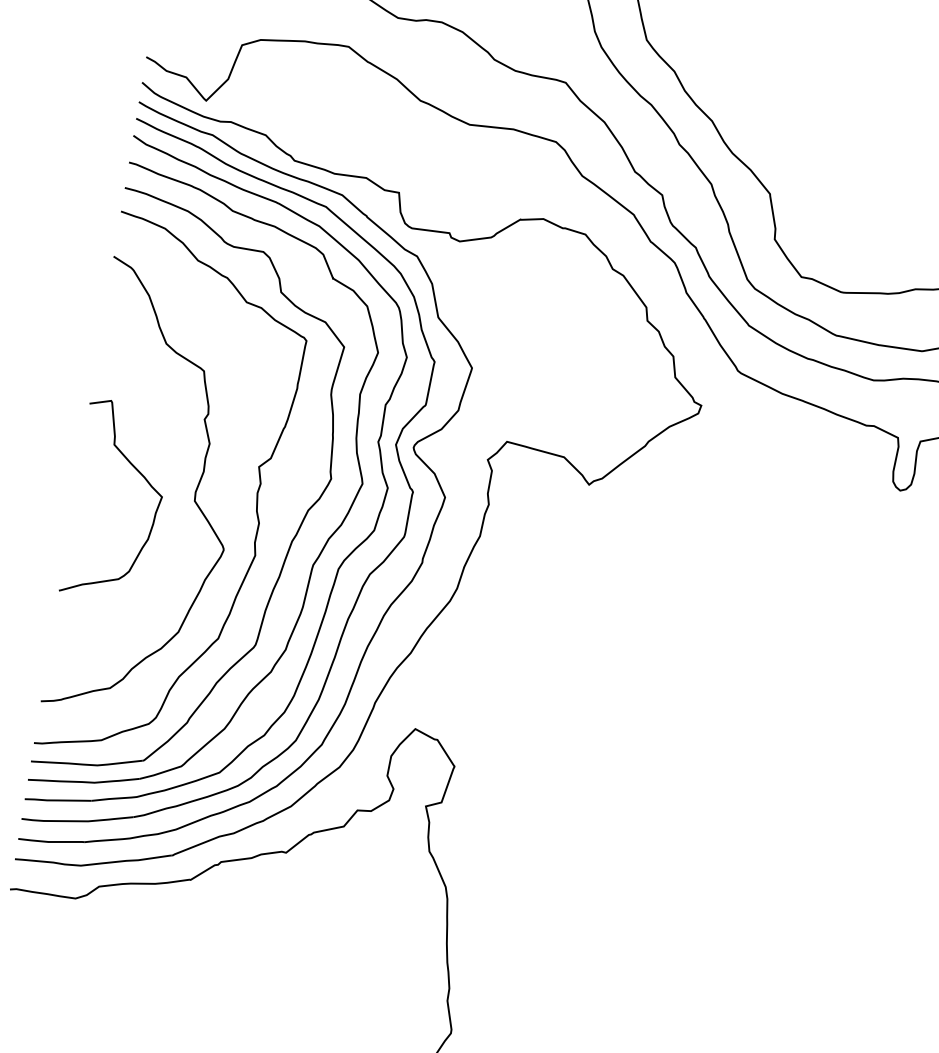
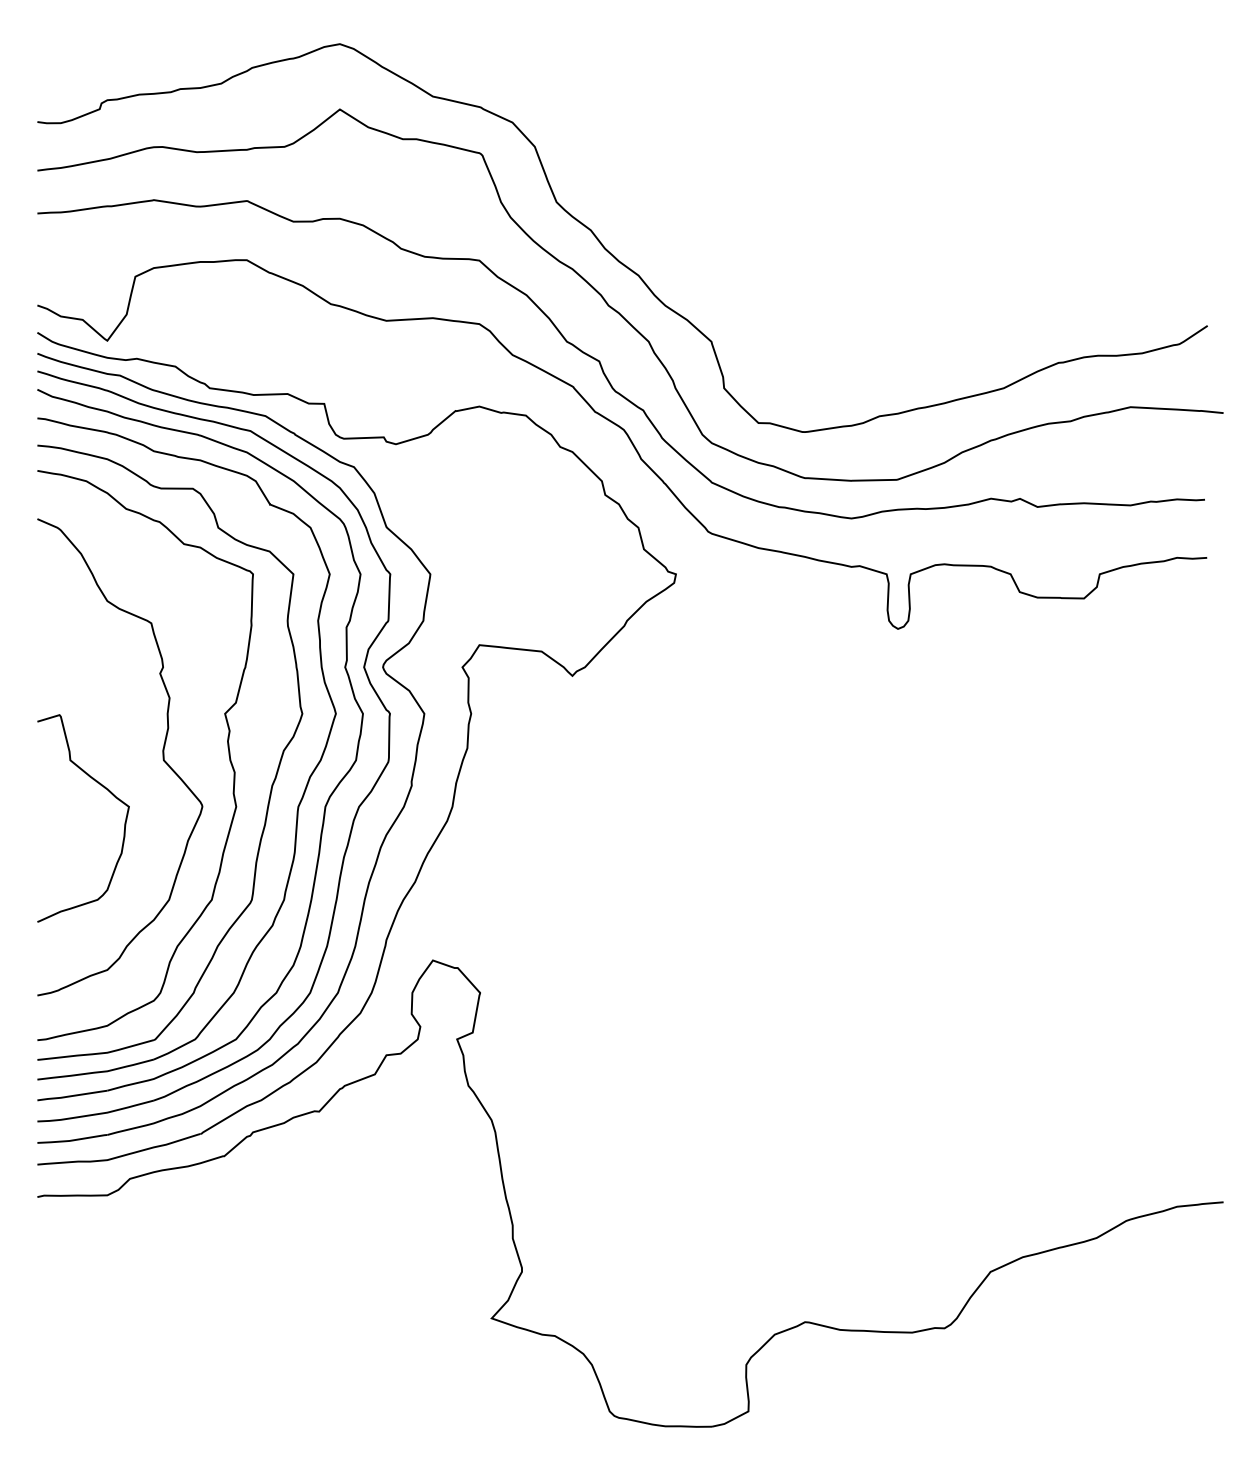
curve: (142, 477) -> (105, 789), moved

